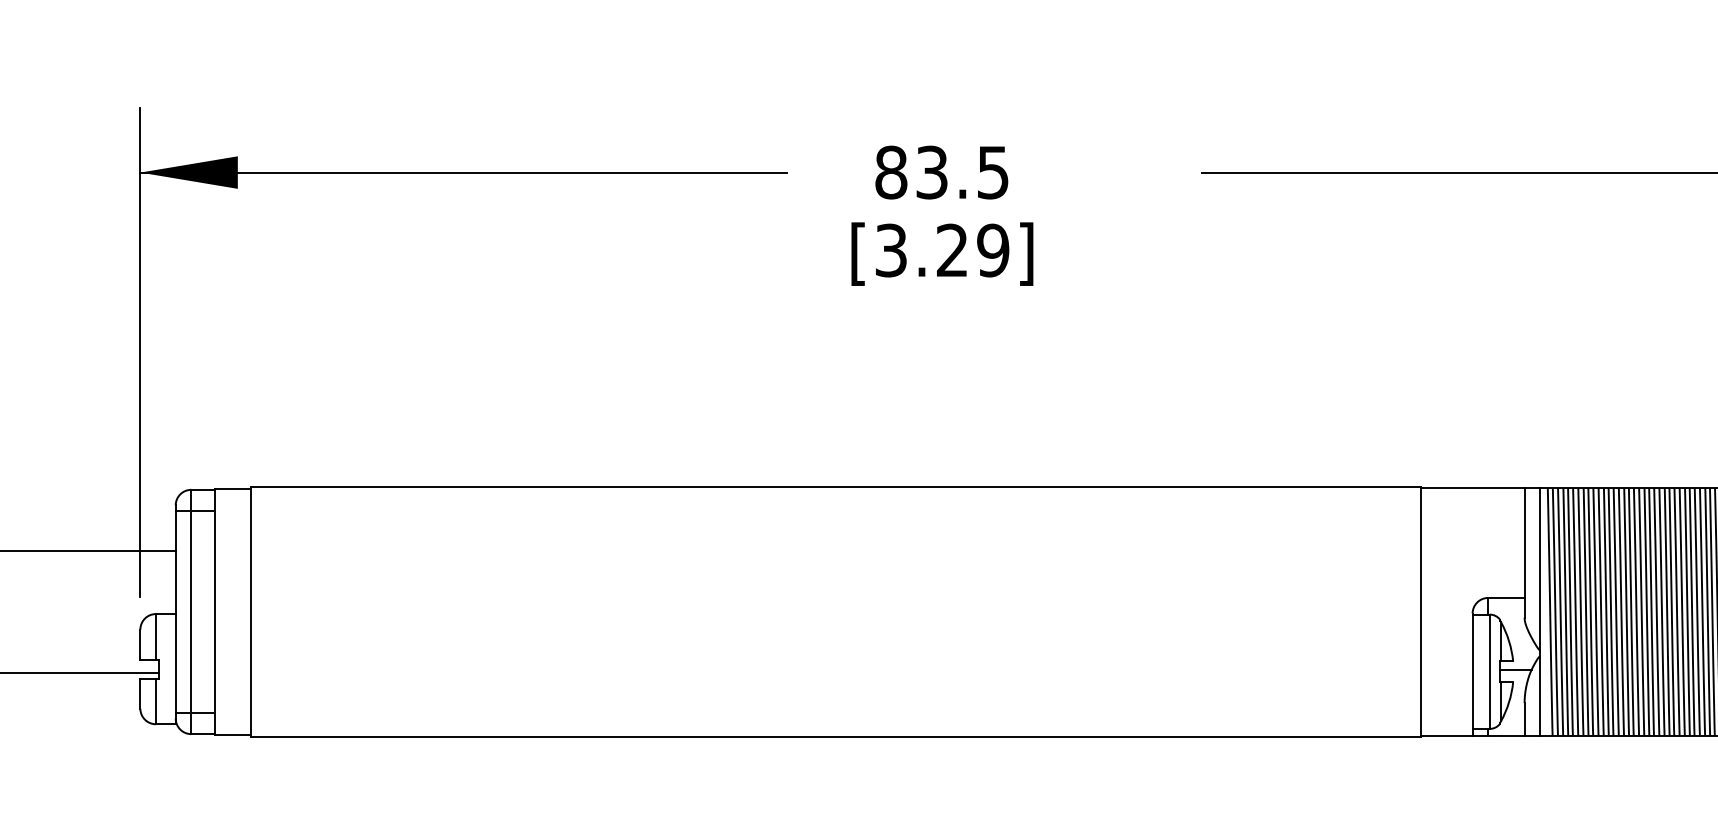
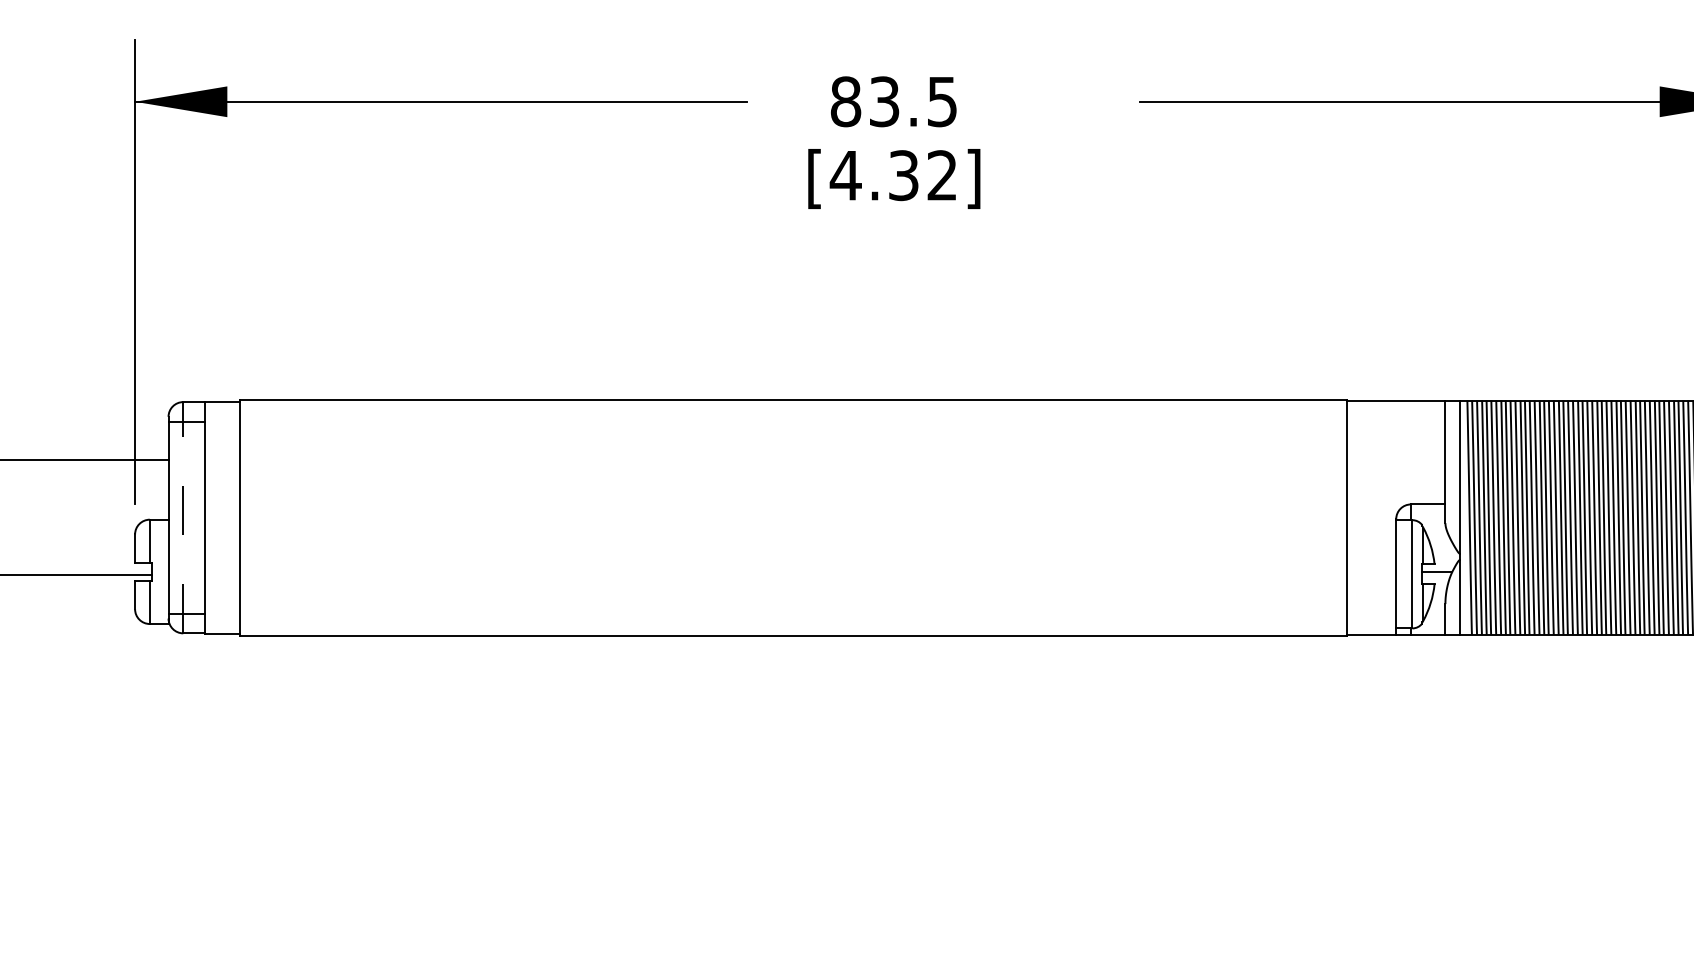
text: (941, 250) -> (893, 175), [3.29] -> [4.32]
line: (191, 611) -> (183, 517), solid -> dashed

